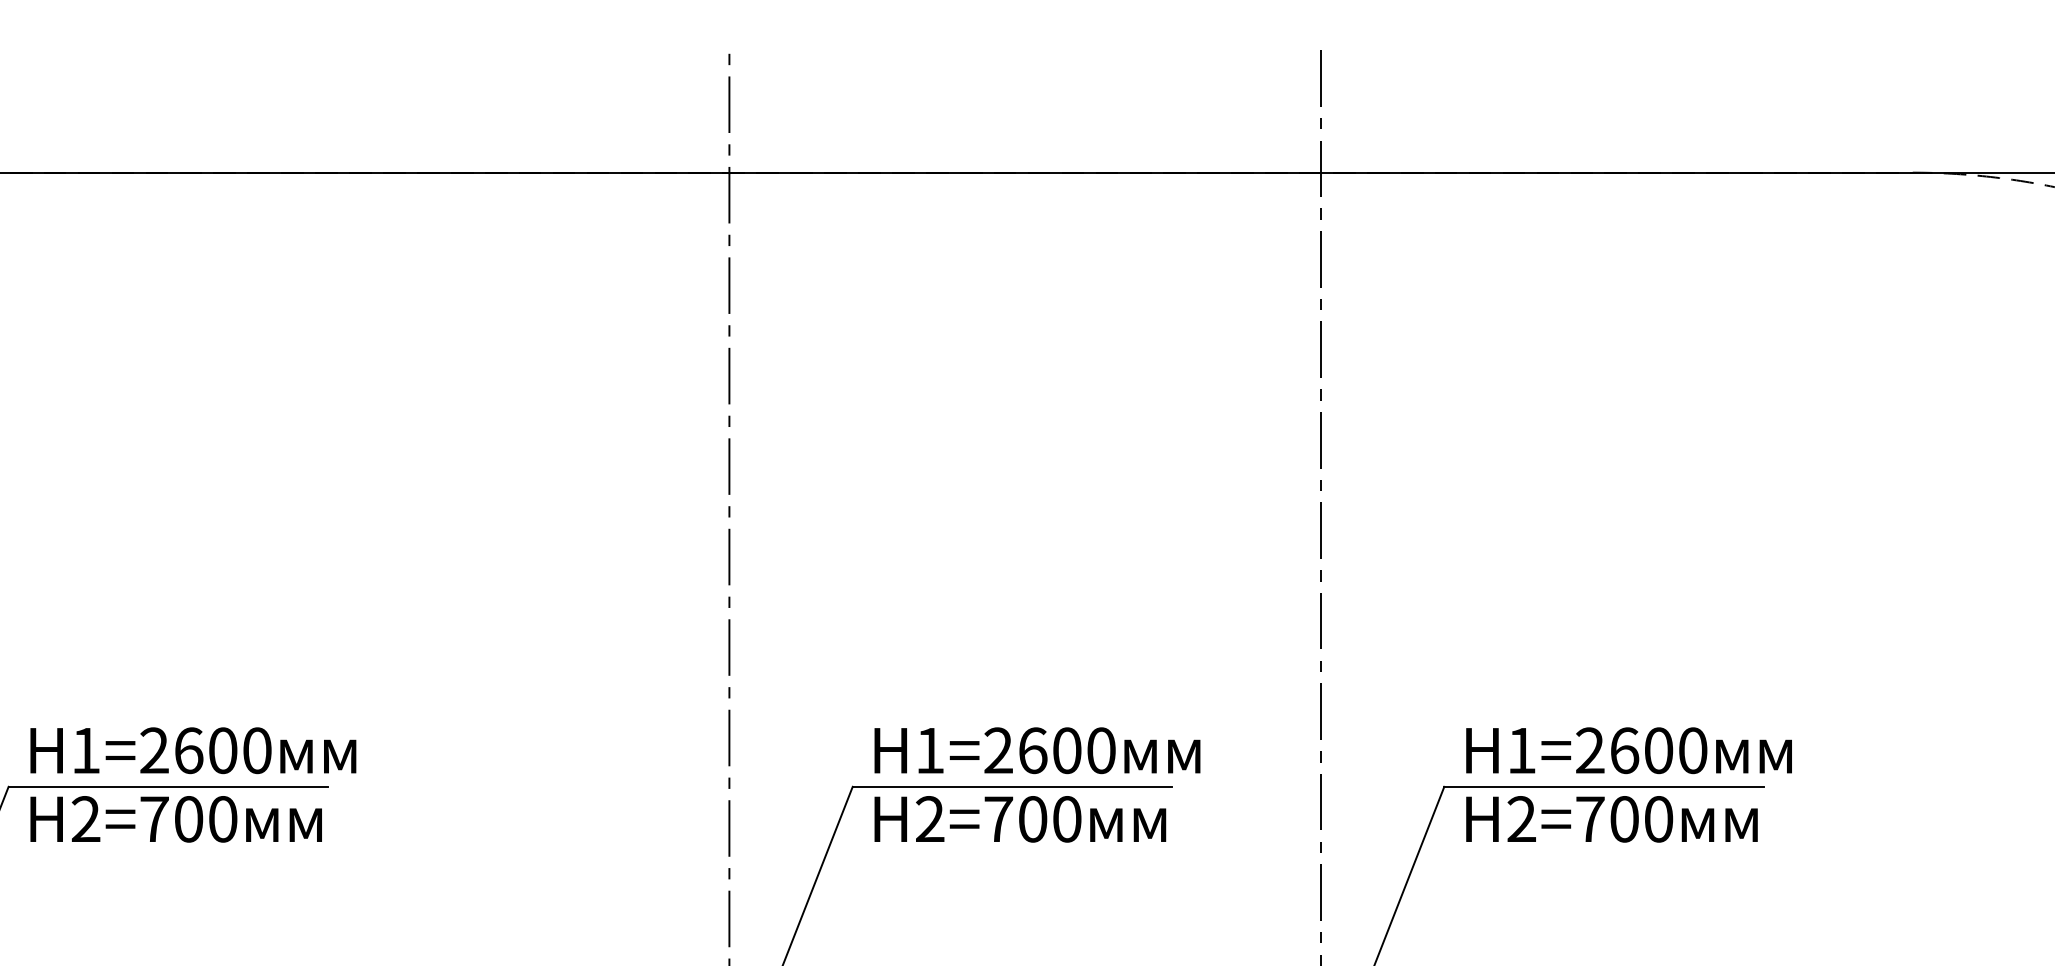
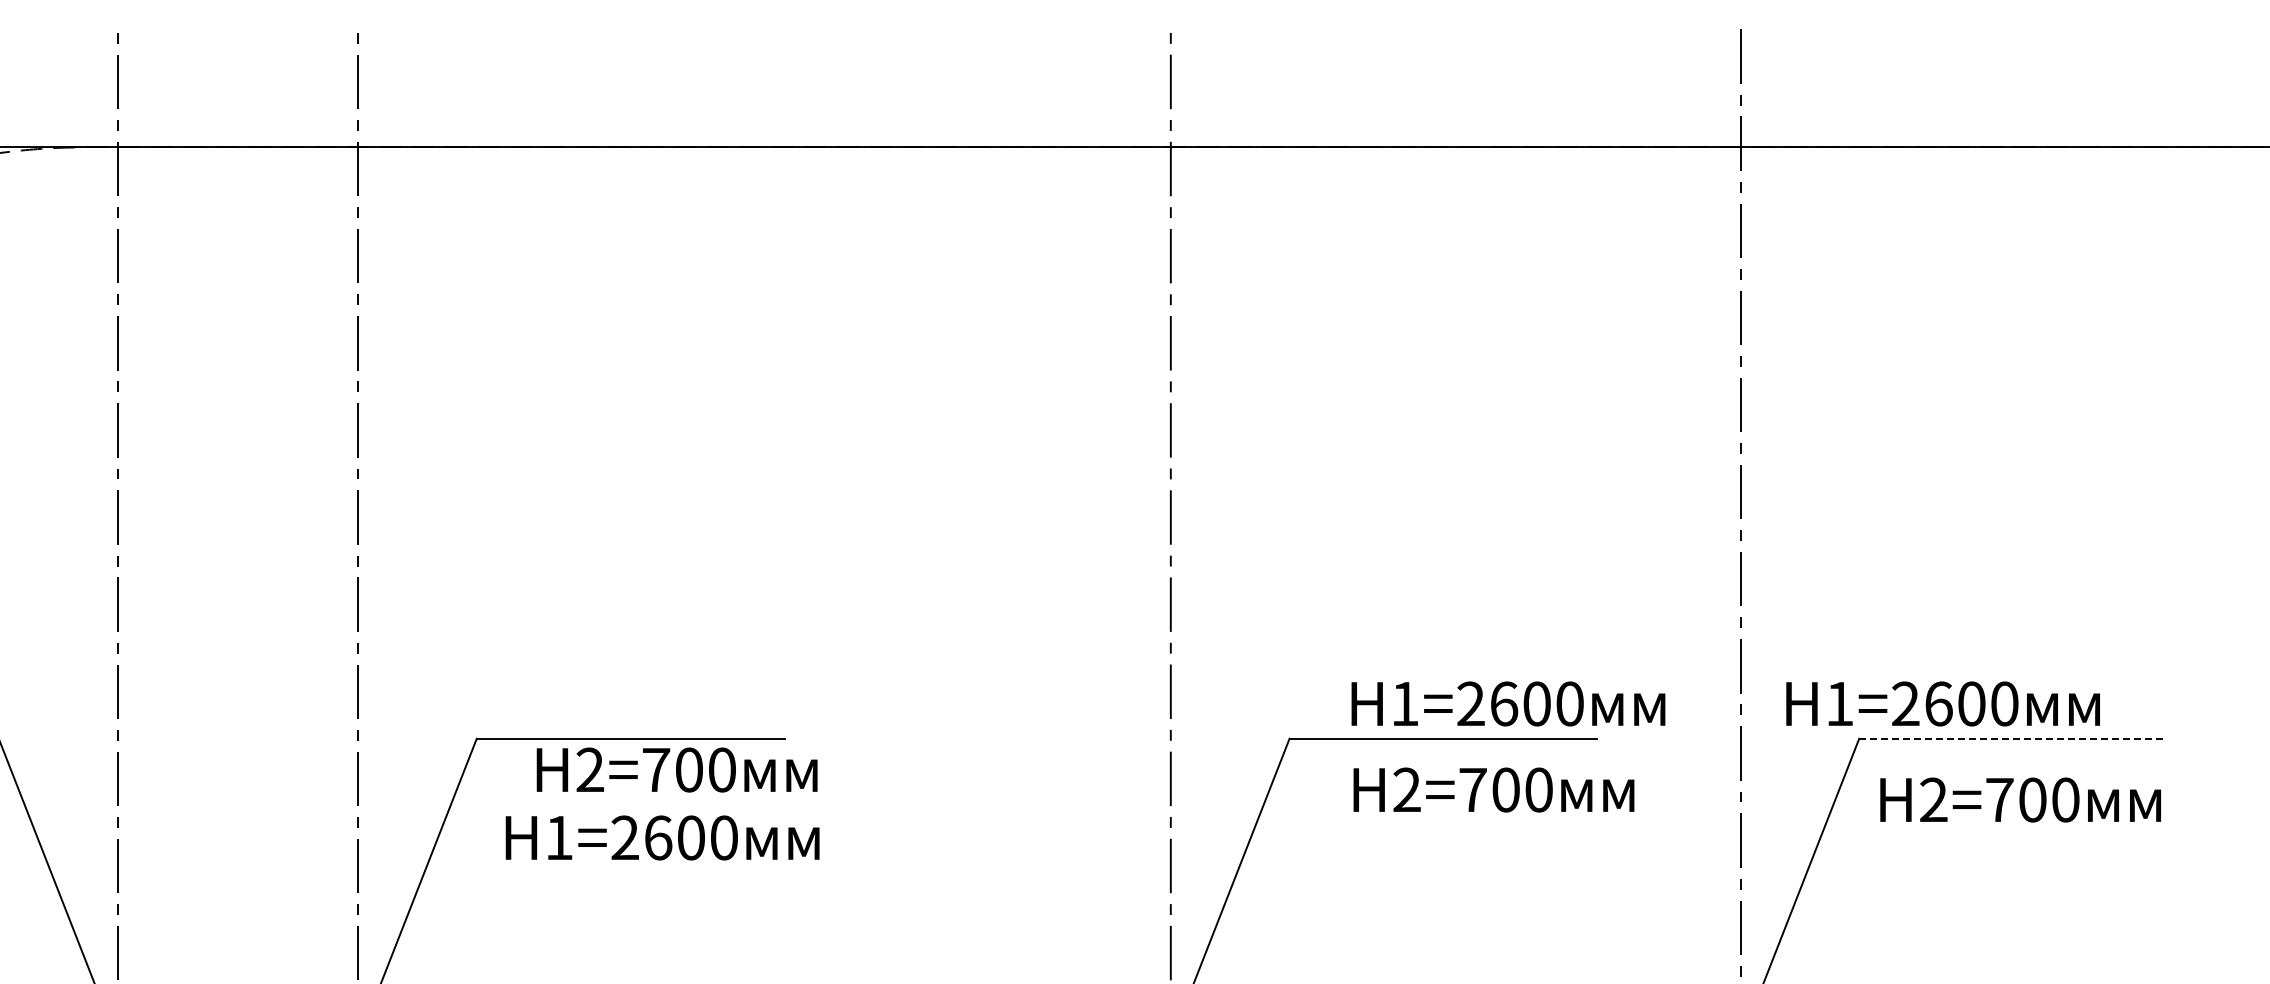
text: (193, 750) -> (662, 837), moved
text: (1037, 750) -> (1508, 703), moved
text: (1628, 750) -> (1942, 703), moved
line: (1604, 786) -> (2013, 738), solid -> dashed
text: (175, 818) -> (676, 769), moved
text: (1019, 818) -> (1493, 789), moved
text: (1611, 818) -> (2020, 799), moved

